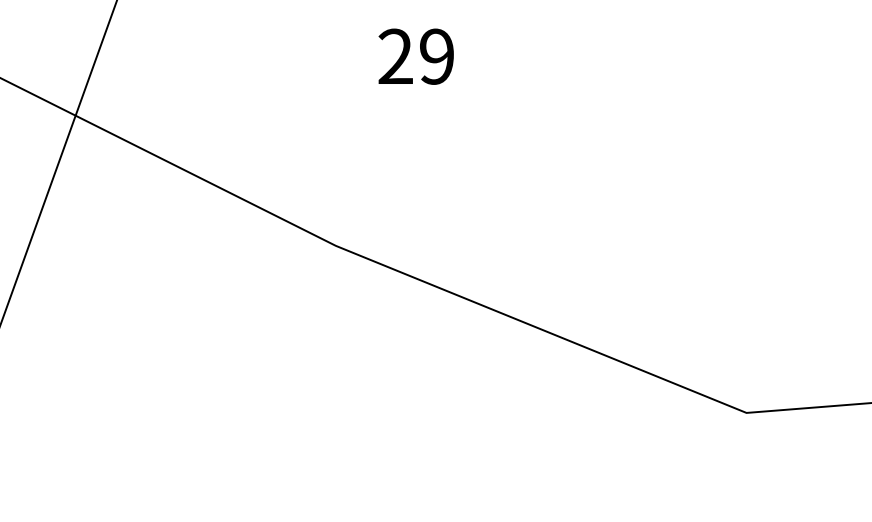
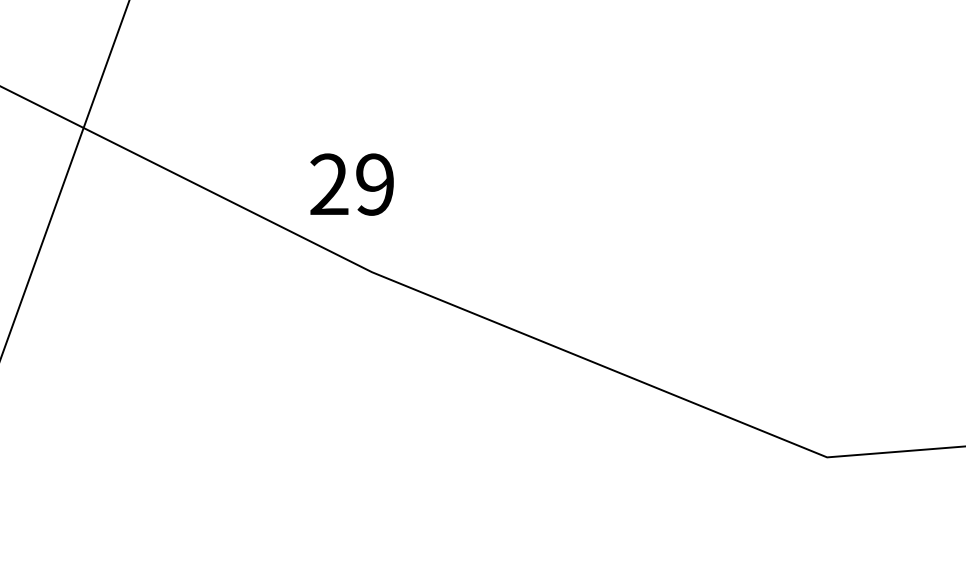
text: (415, 56) -> (351, 184), moved

